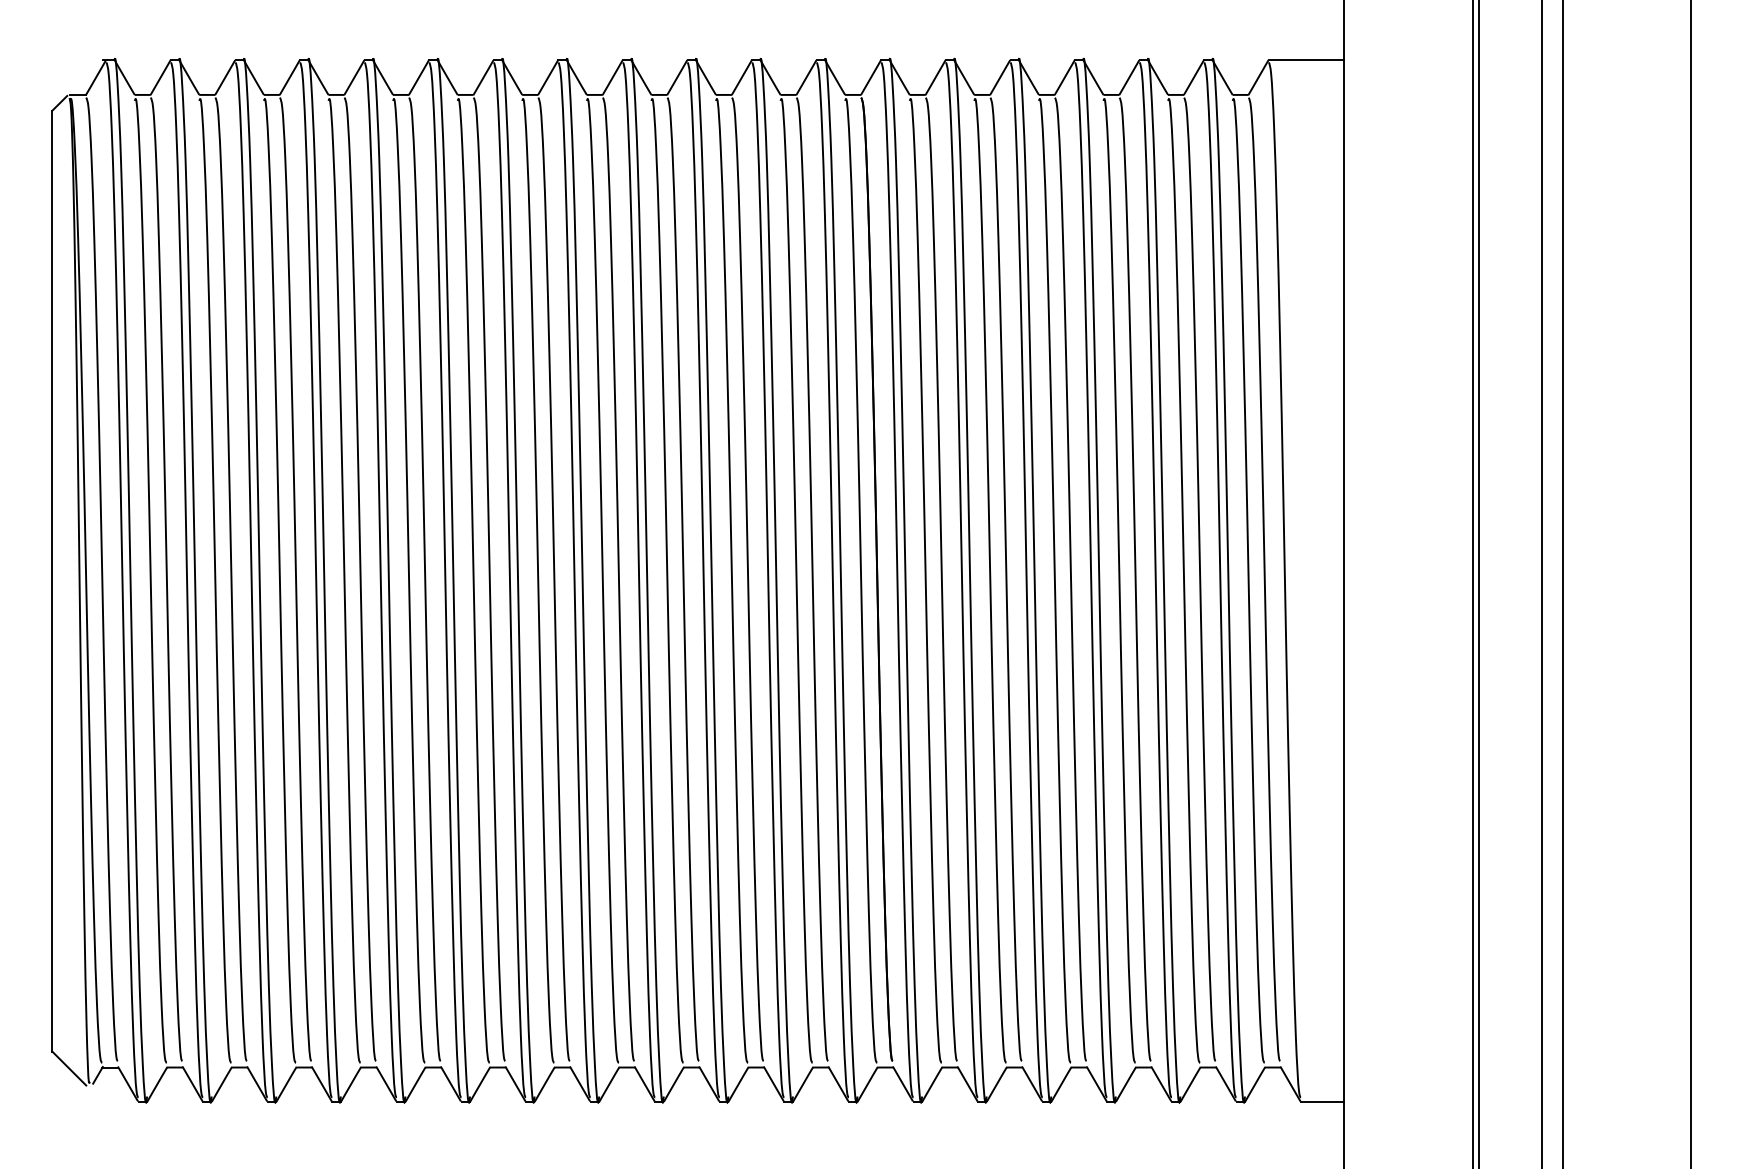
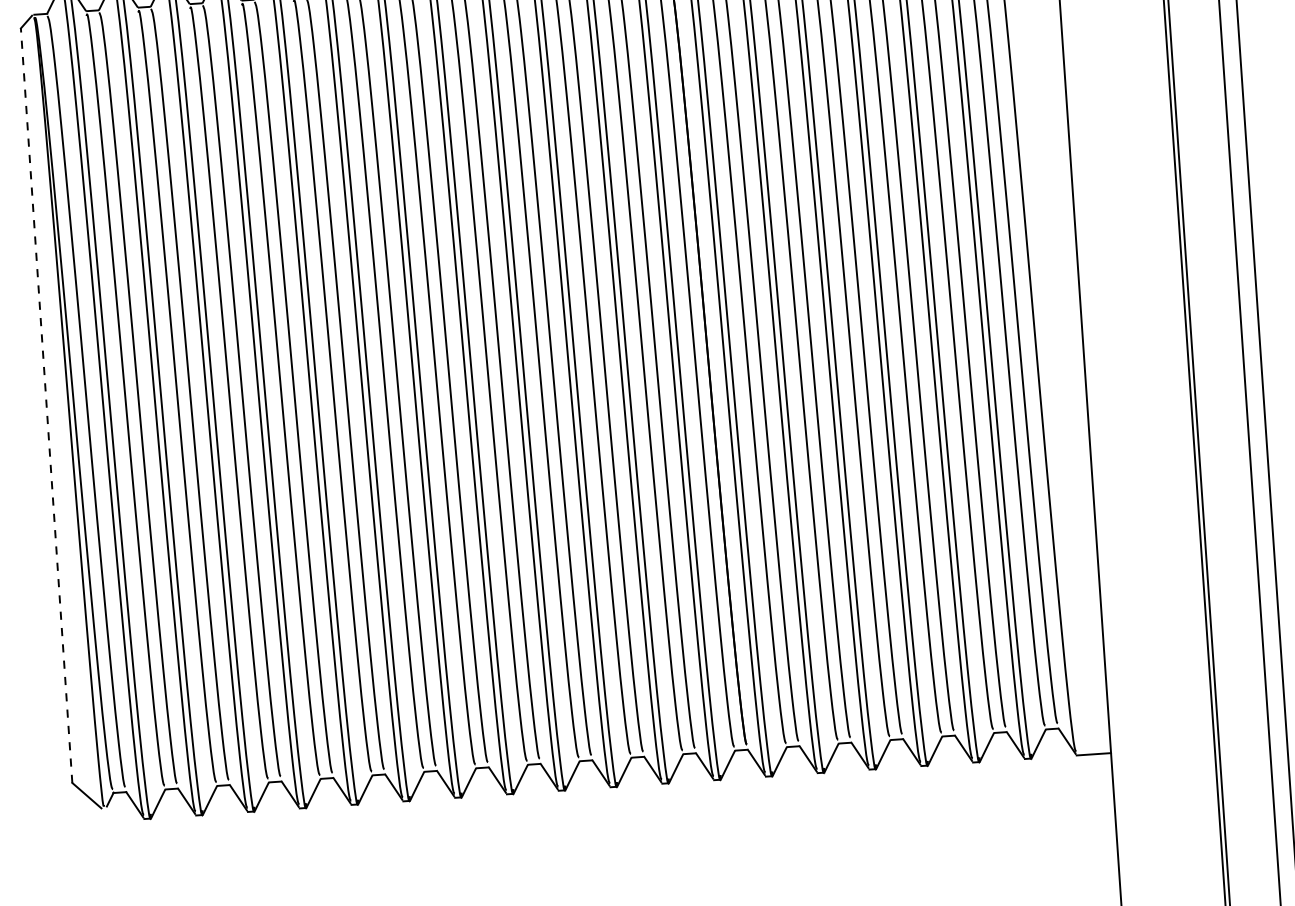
line: (52, 580) -> (46, 405), solid -> dashed

